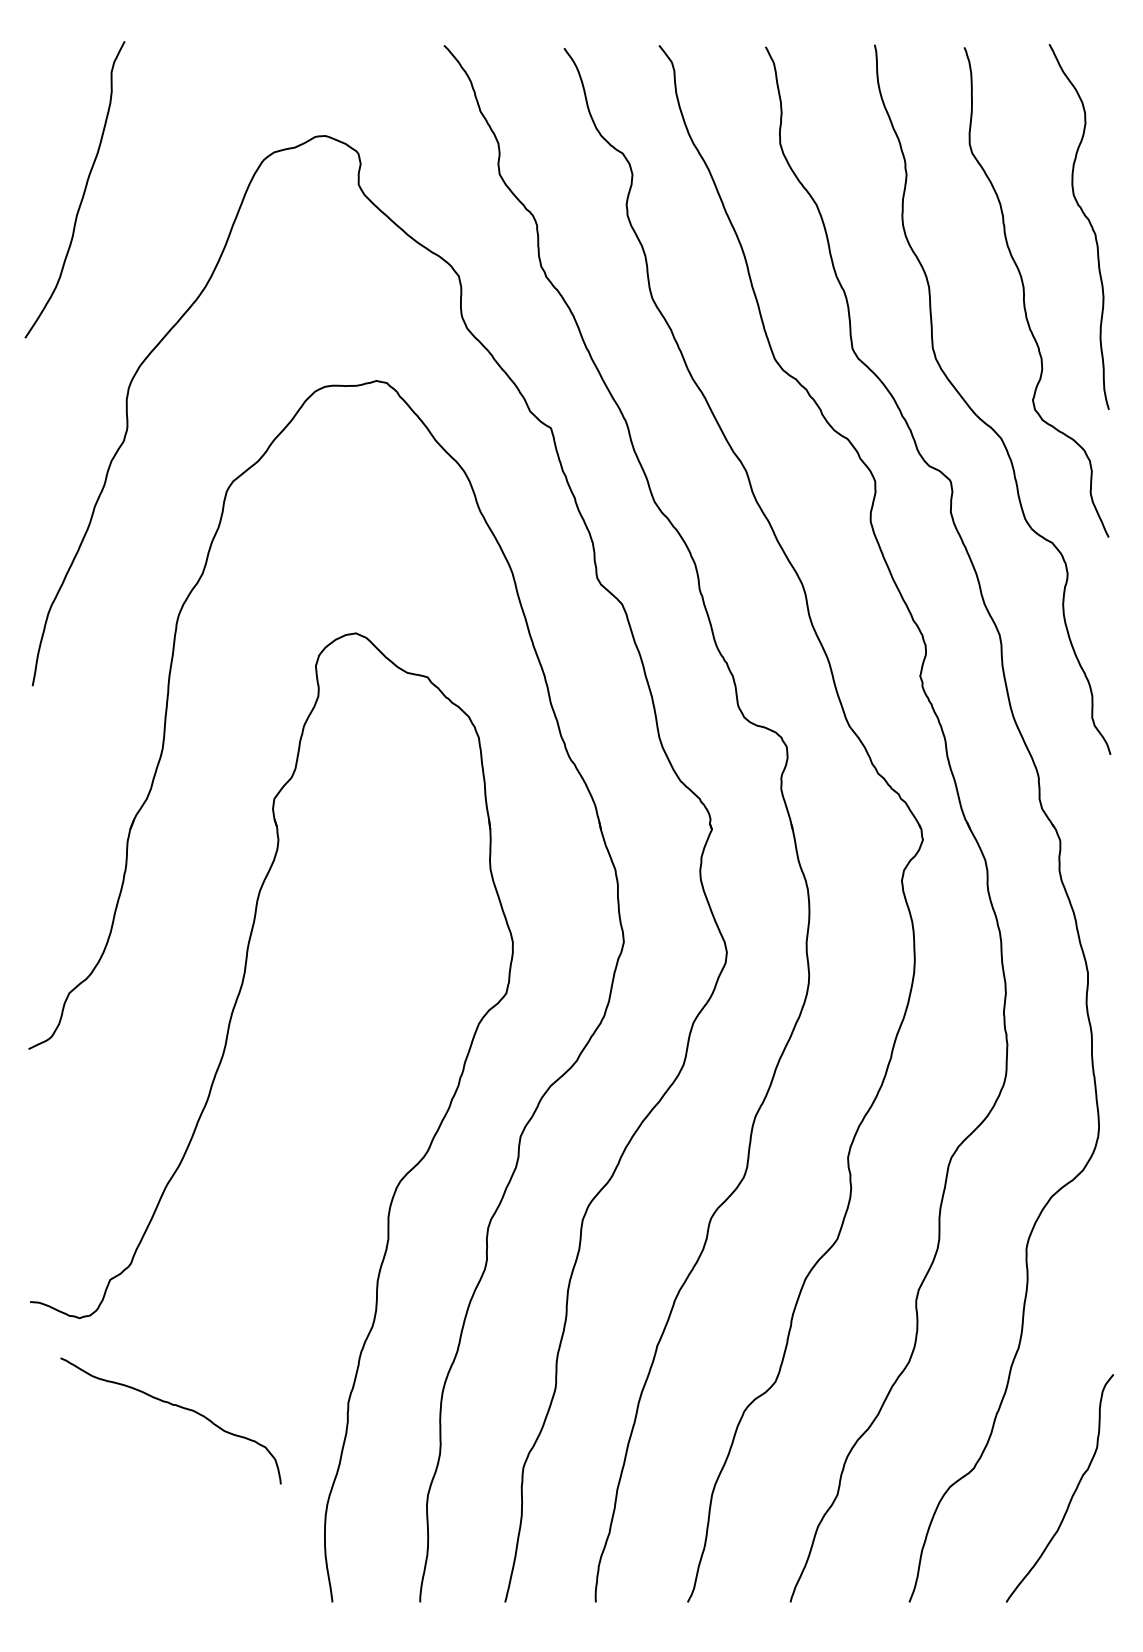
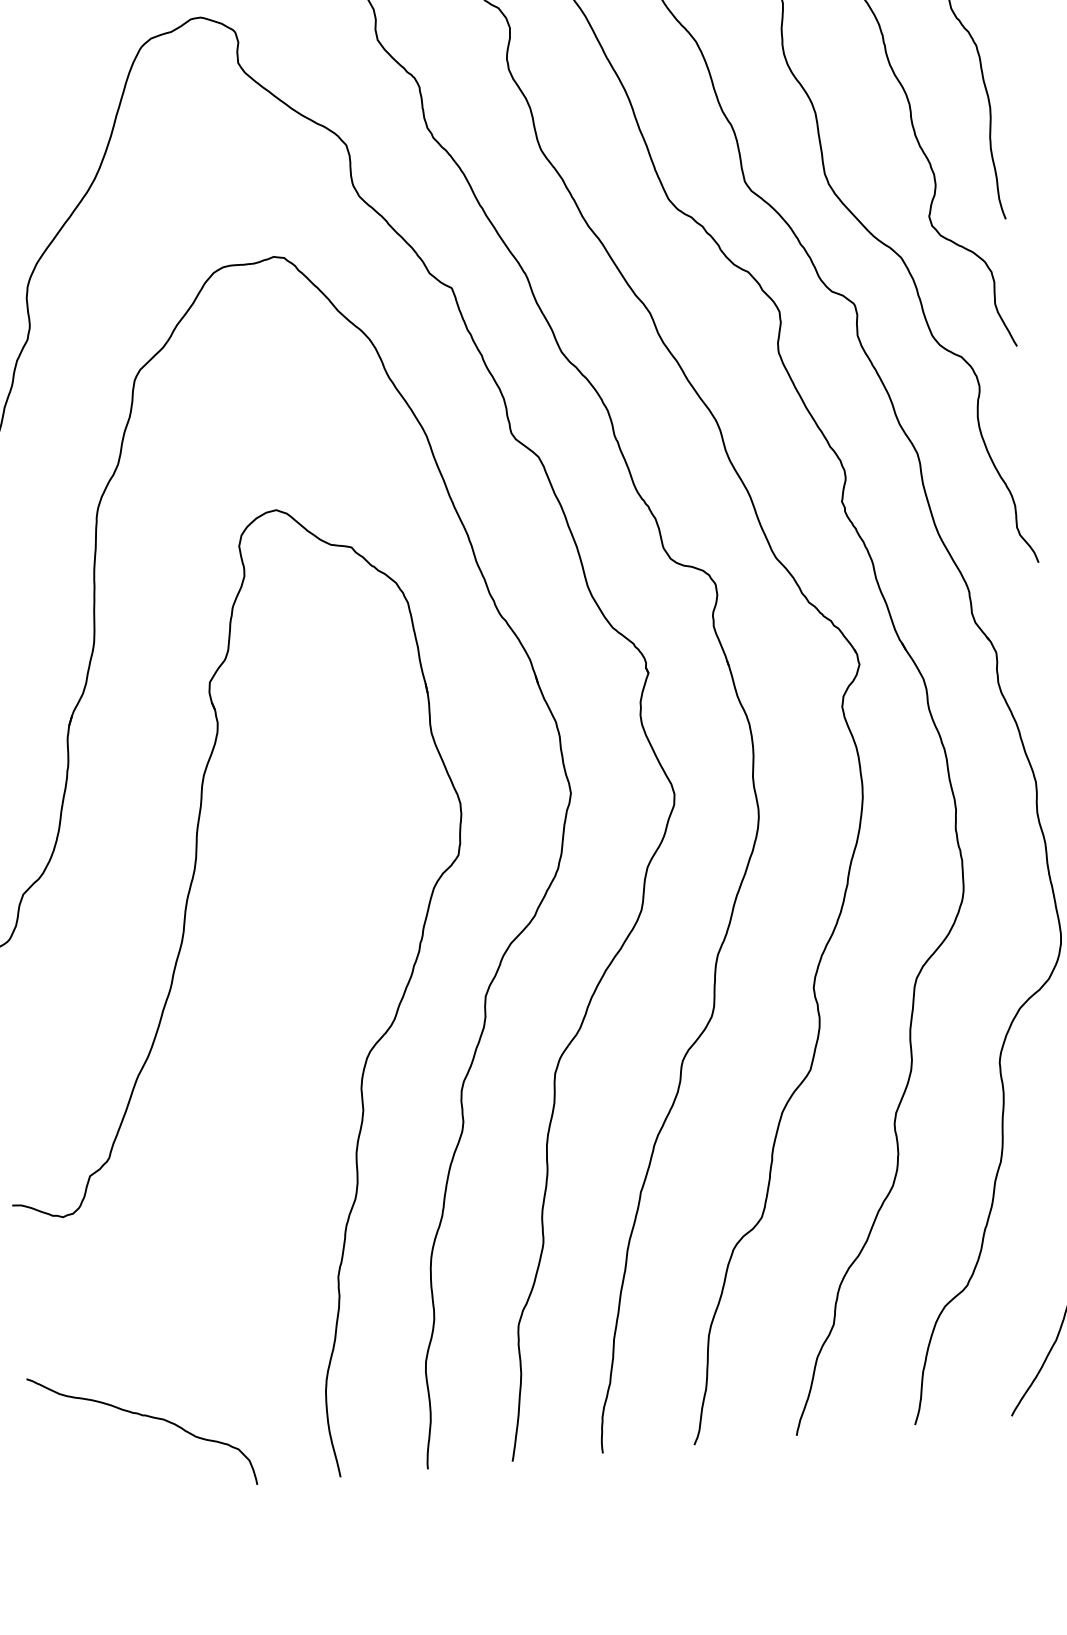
curve: (171, 1405) -> (141, 1416), moved

